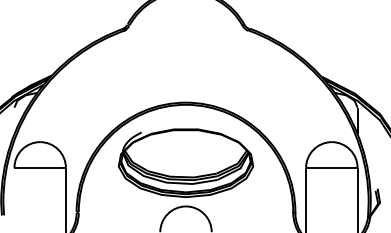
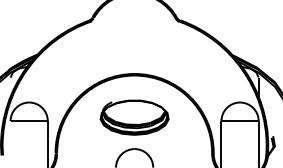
part: (185, 162) -> (134, 117), size x0.7

